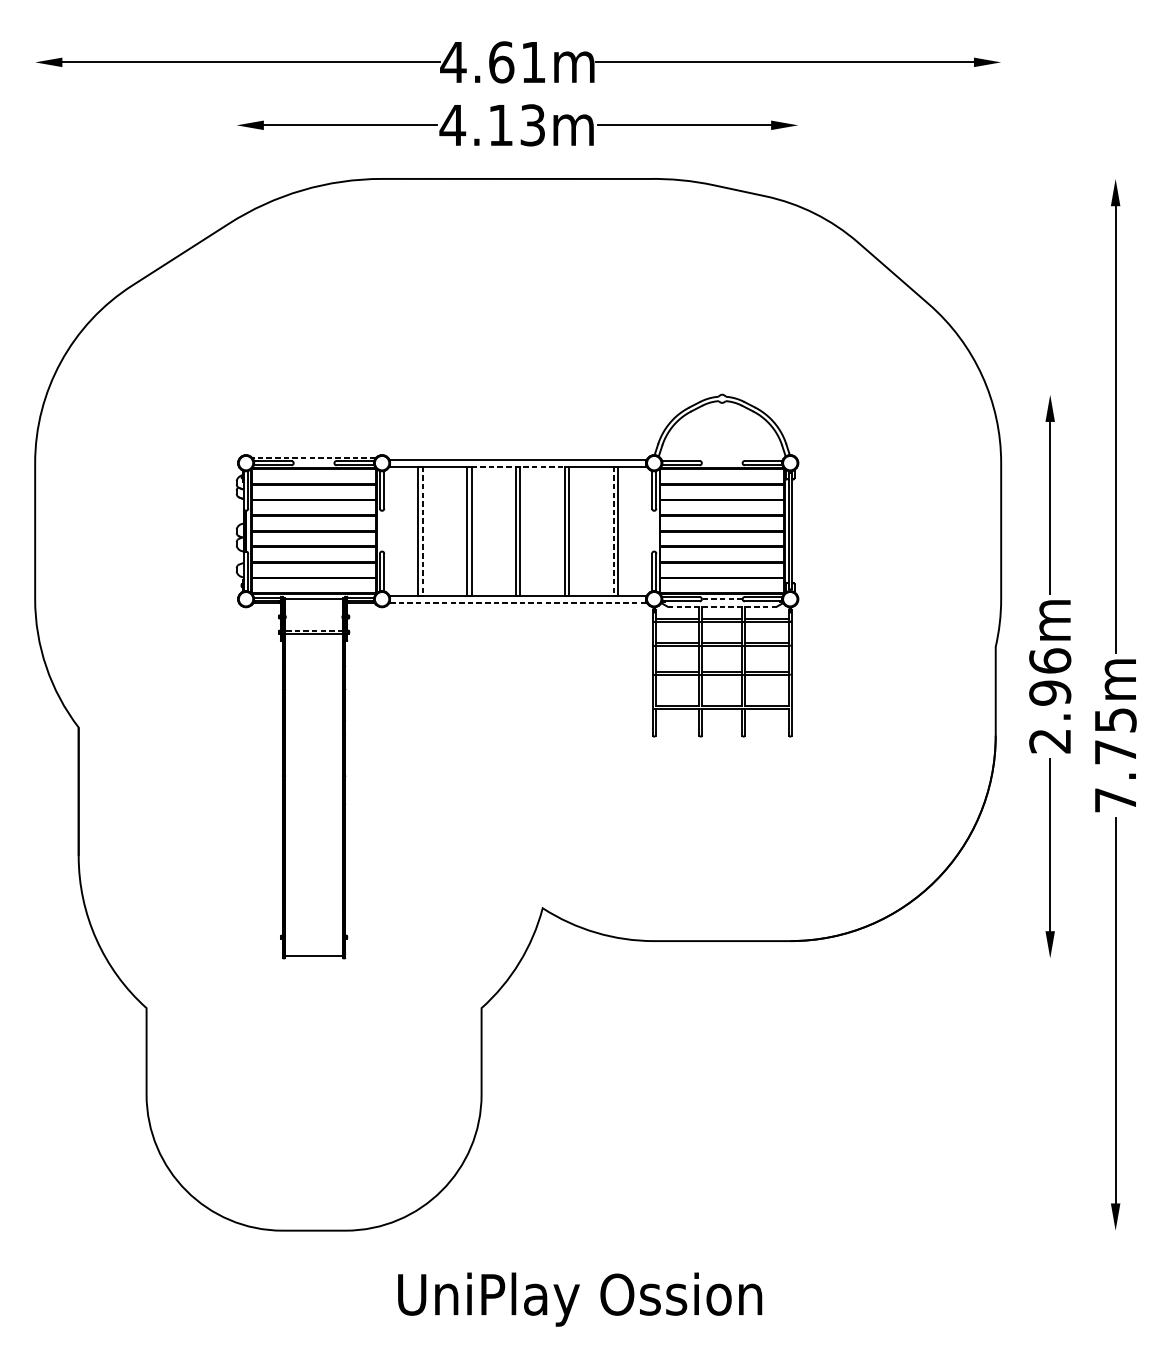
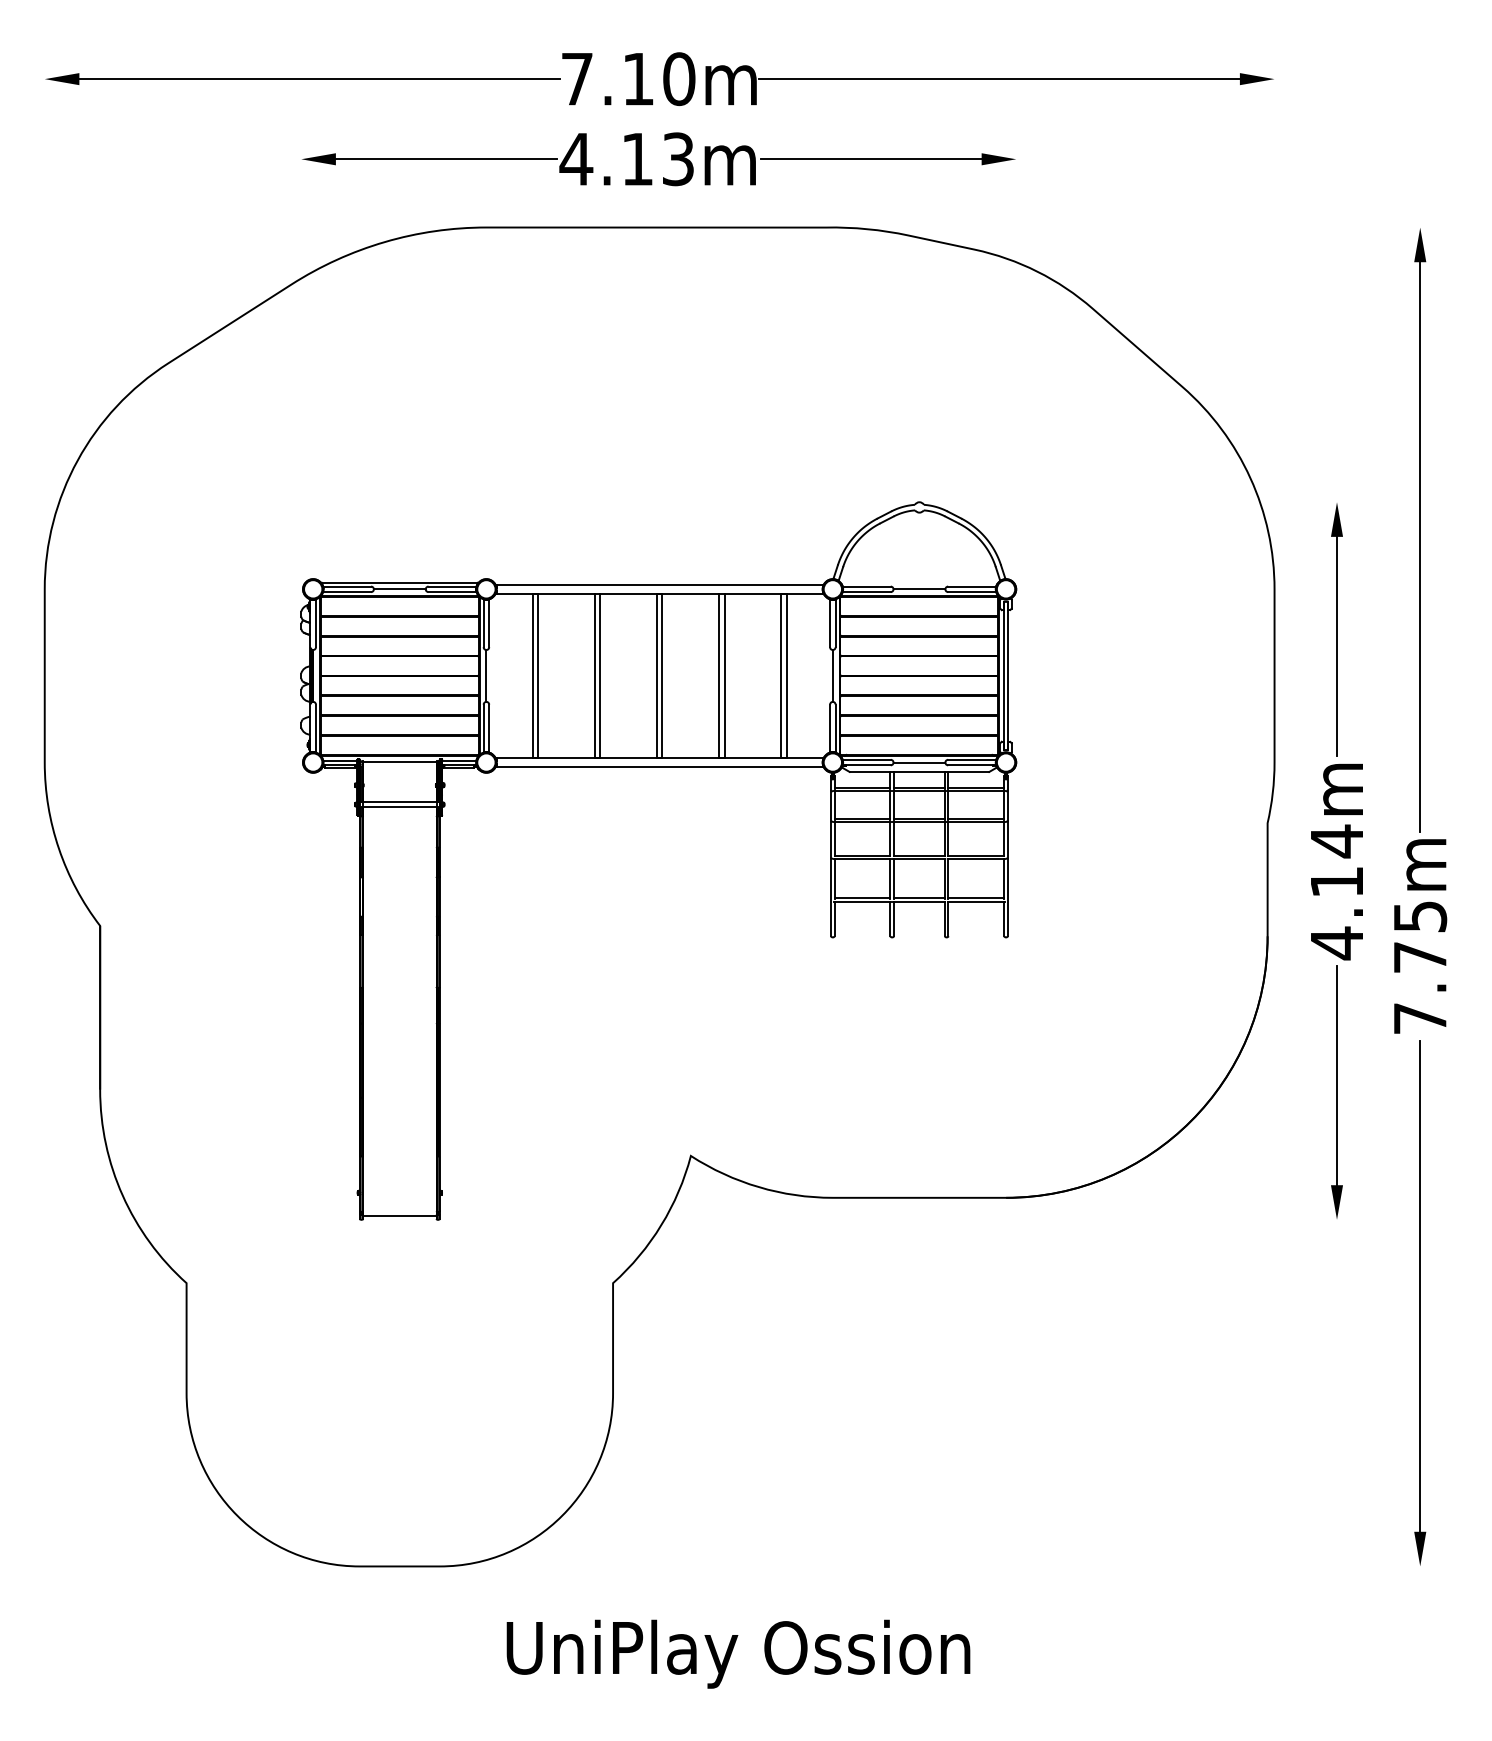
text: (492, 62) -> (627, 79), 4.61m -> 7.10m
line: (313, 457) -> (399, 582), dashed -> solid
line: (313, 463) -> (399, 589), added
line: (722, 463) -> (919, 589), added
line: (518, 466) -> (660, 593), dashed -> solid
line: (382, 530) -> (486, 675), added
line: (653, 530) -> (832, 675), added
line: (423, 531) -> (538, 676), dashed -> solid
line: (613, 531) -> (781, 676), dashed -> solid
line: (722, 599) -> (919, 762), dashed -> solid
line: (518, 602) -> (660, 766), dashed -> solid
line: (722, 606) -> (919, 771), dashed -> solid
line: (313, 630) -> (399, 802), dashed -> solid
text: (1049, 701) -> (1336, 892), 2.96m -> 4.14m

